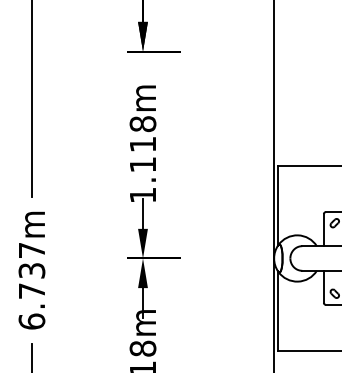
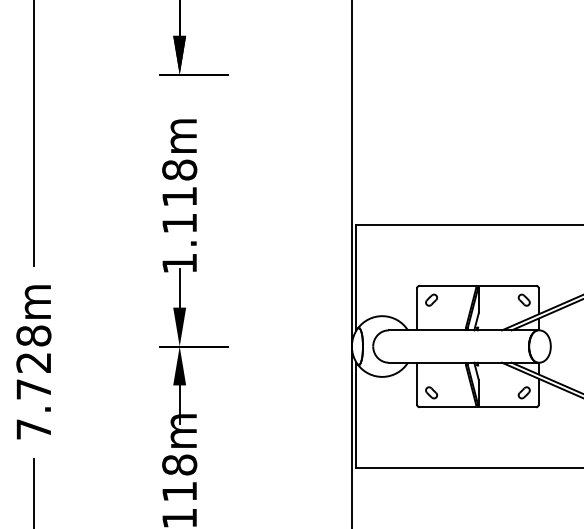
text: (31, 285) -> (33, 382), 6.737m -> 7.728m

